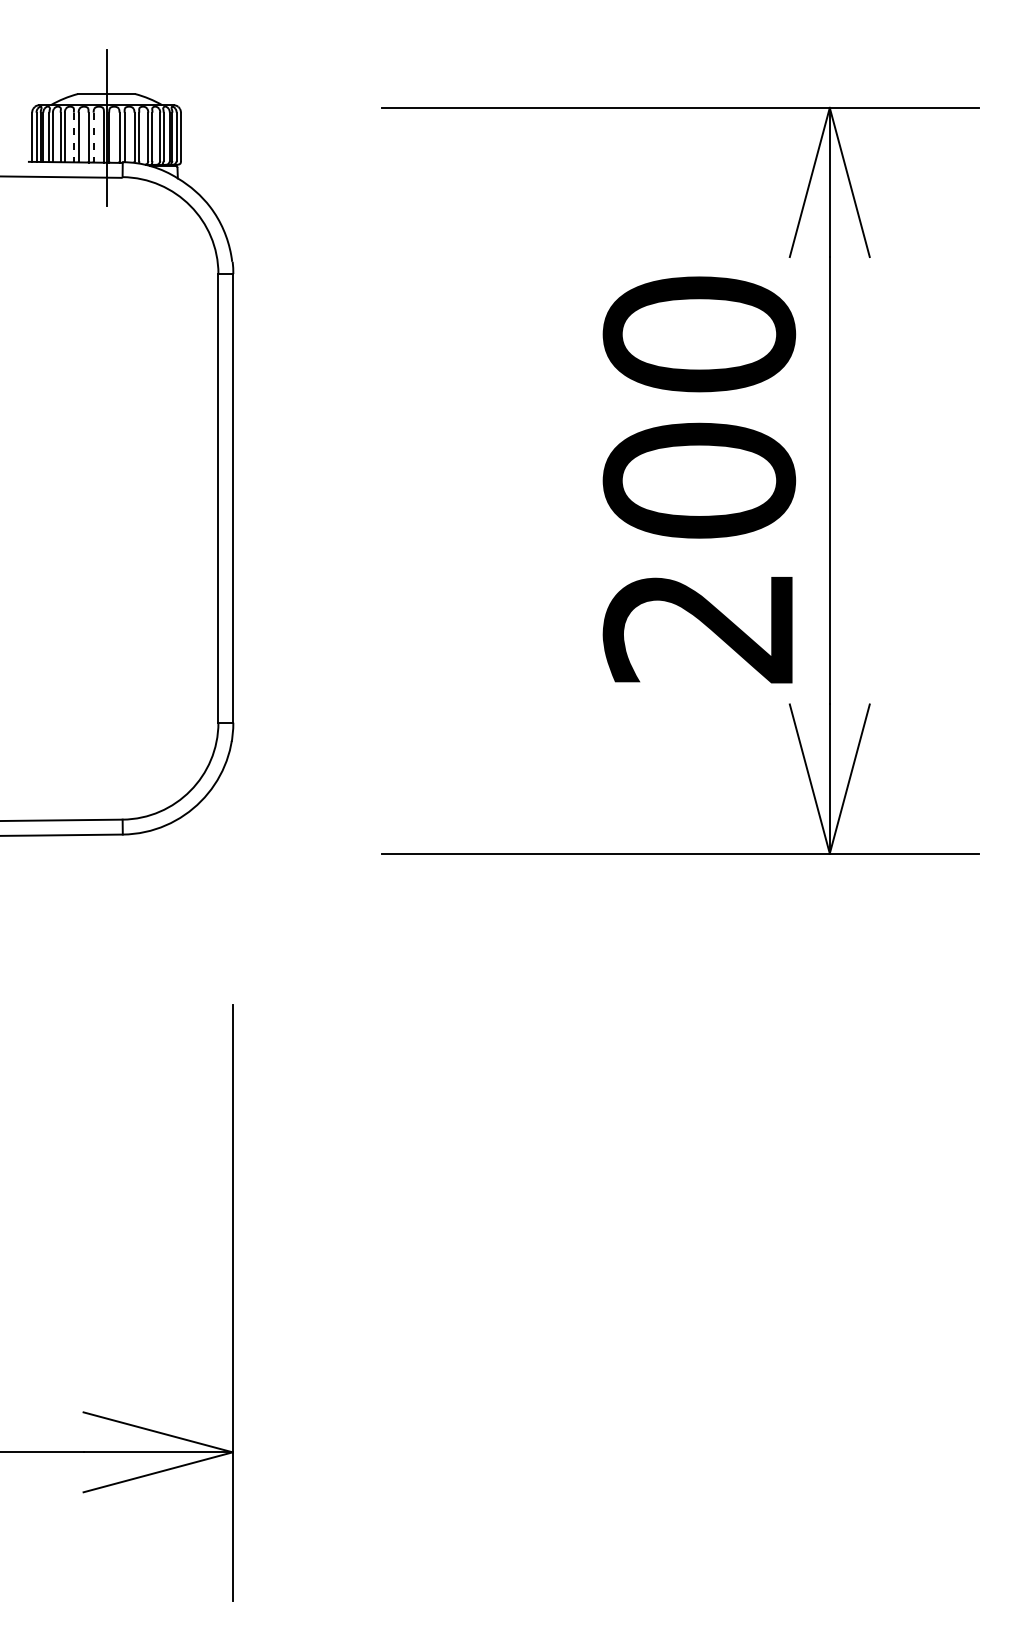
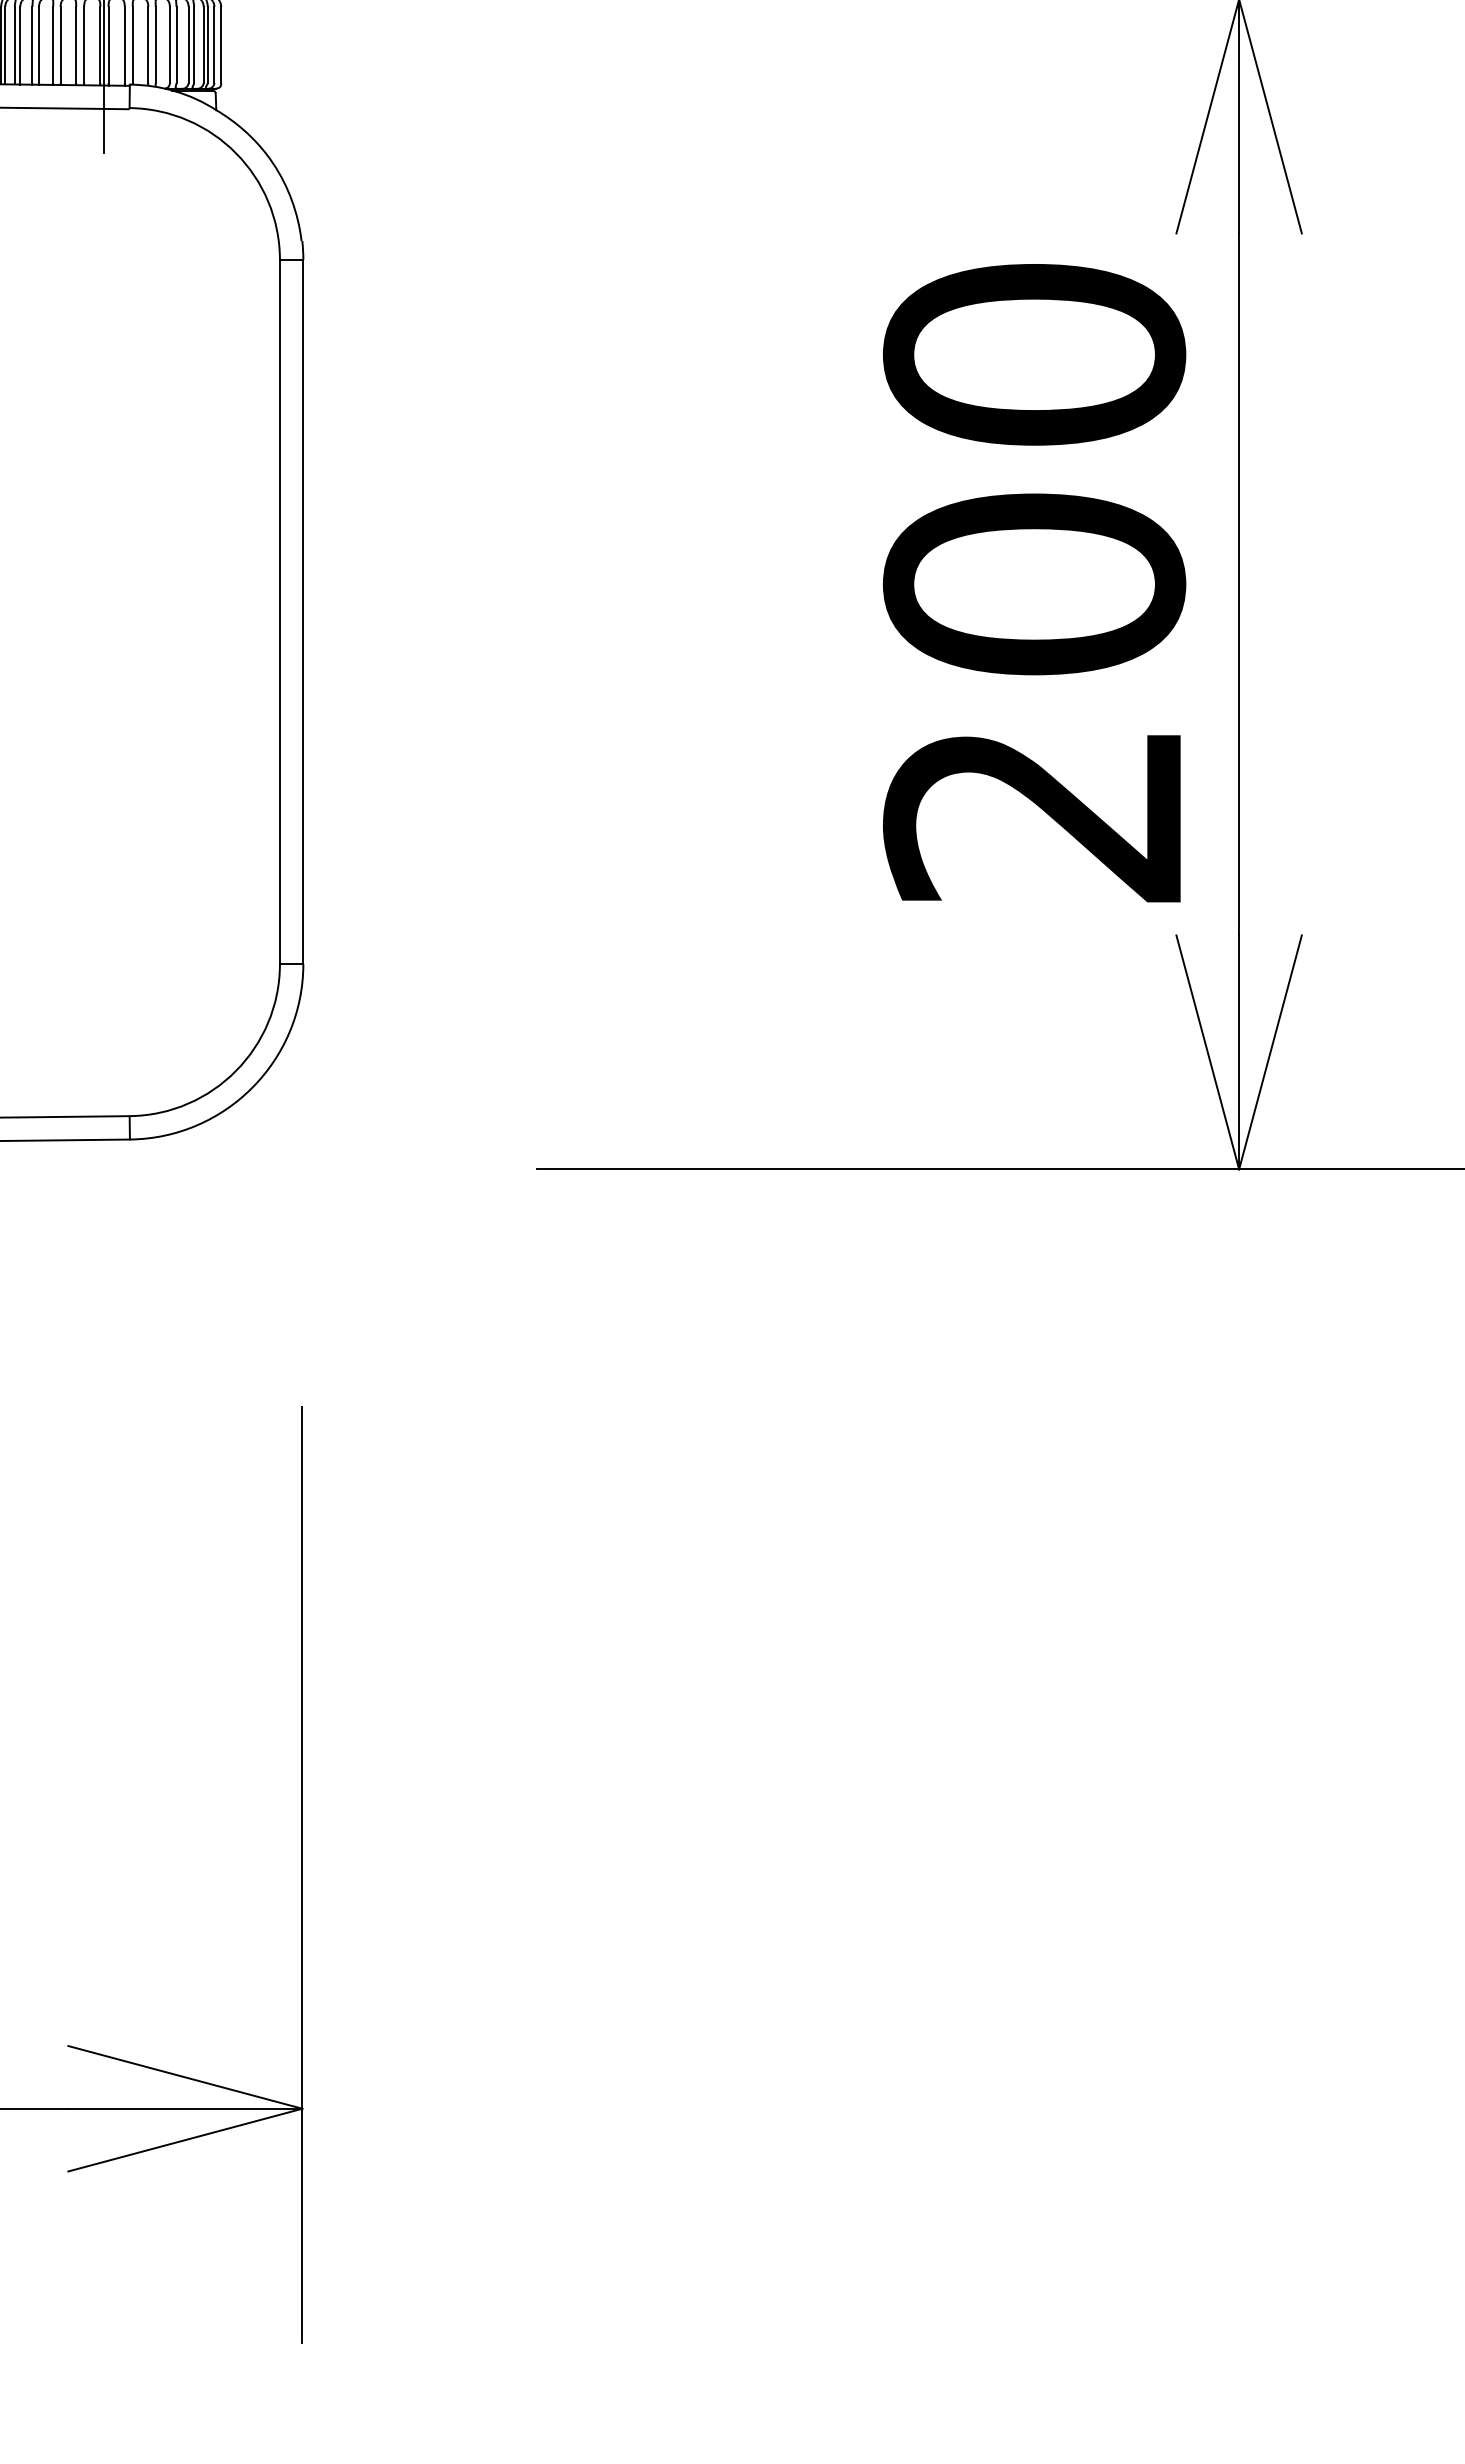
line: (73, 137) -> (52, 45), dashed -> solid
line: (93, 137) -> (83, 45), dashed -> solid

